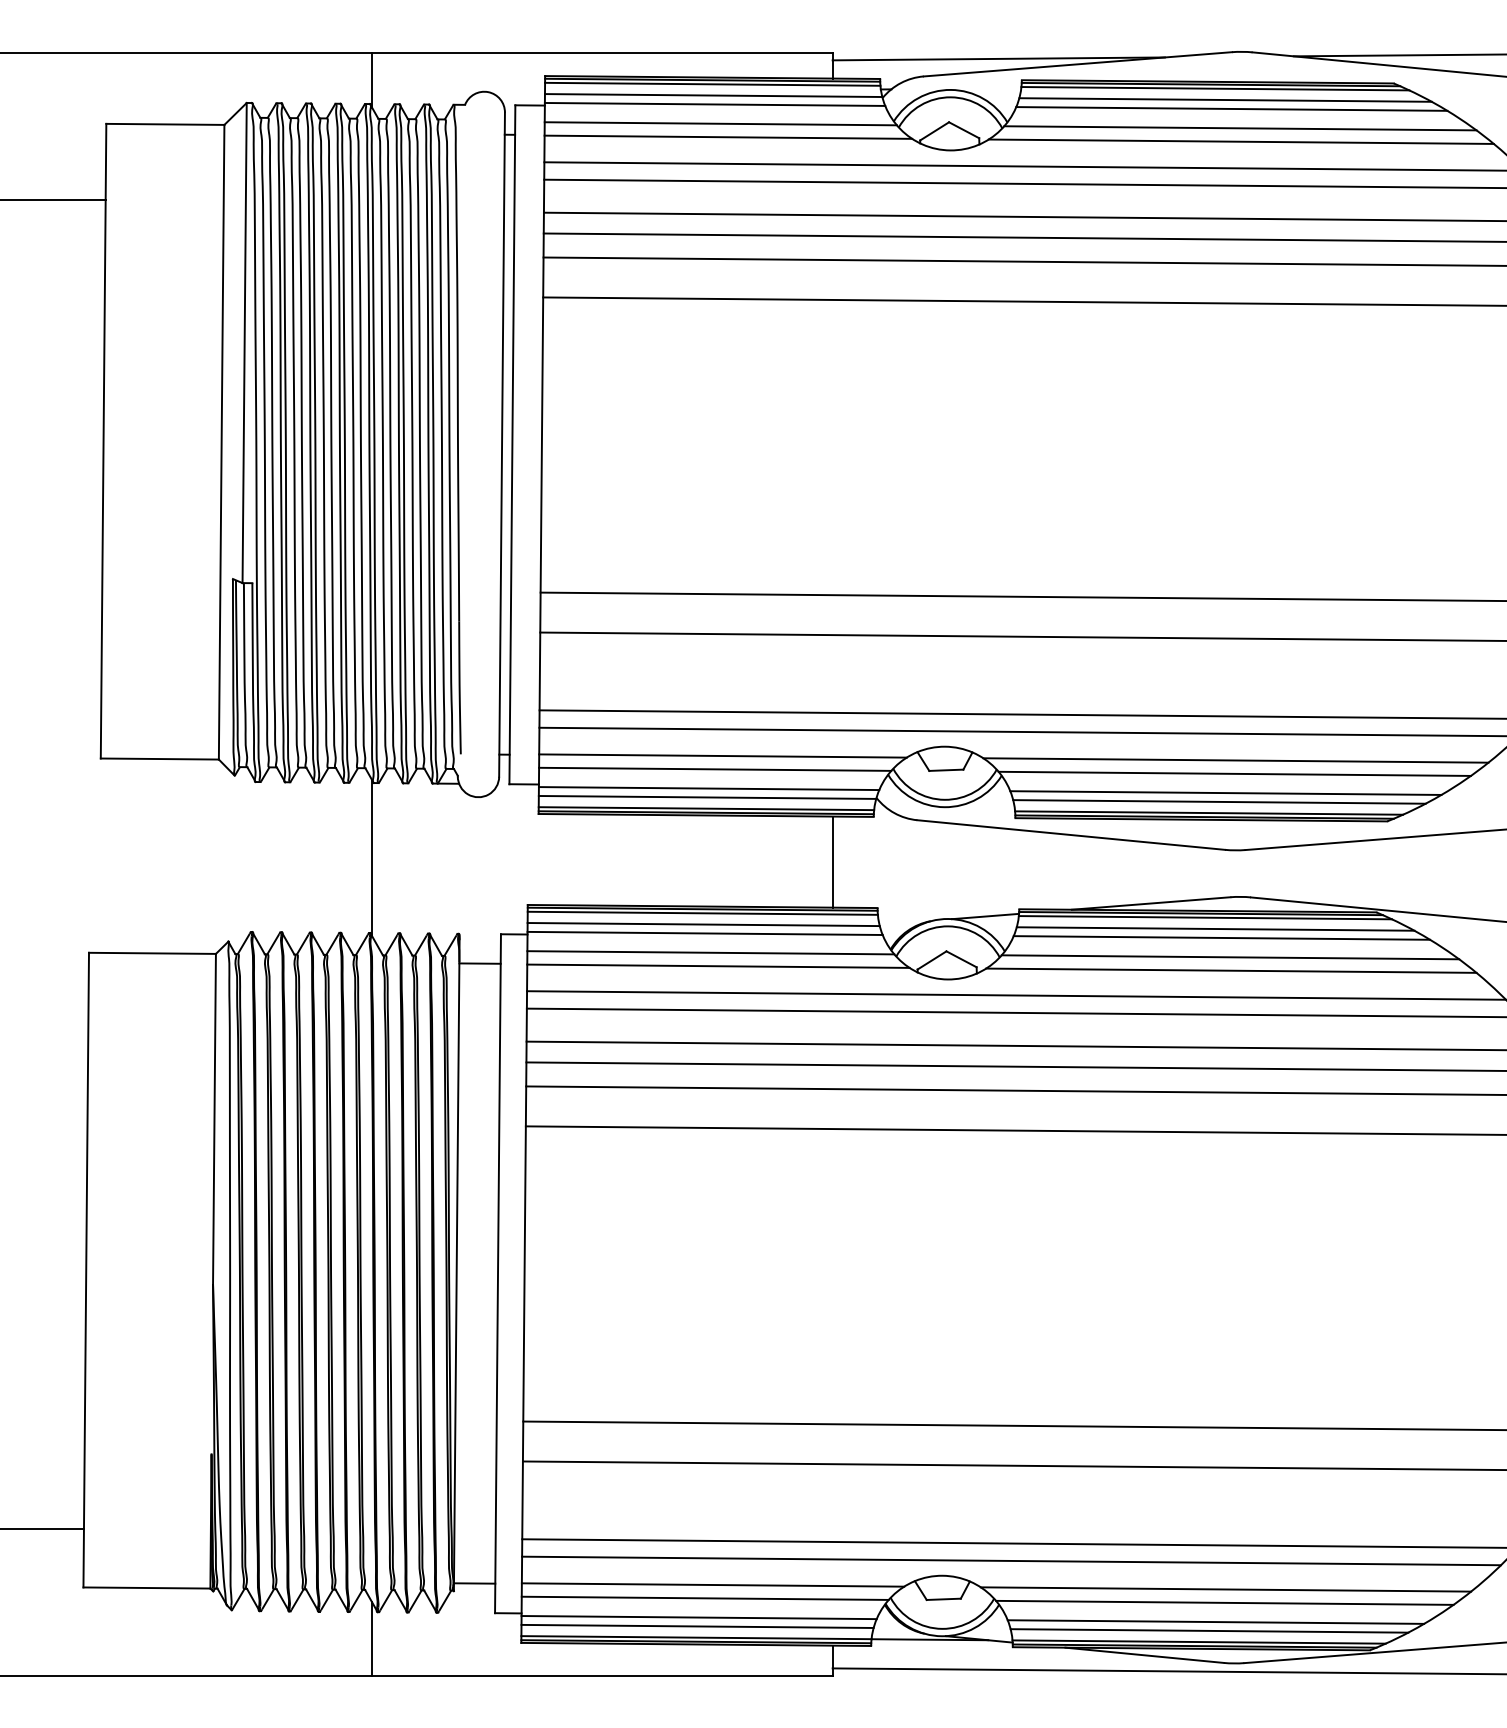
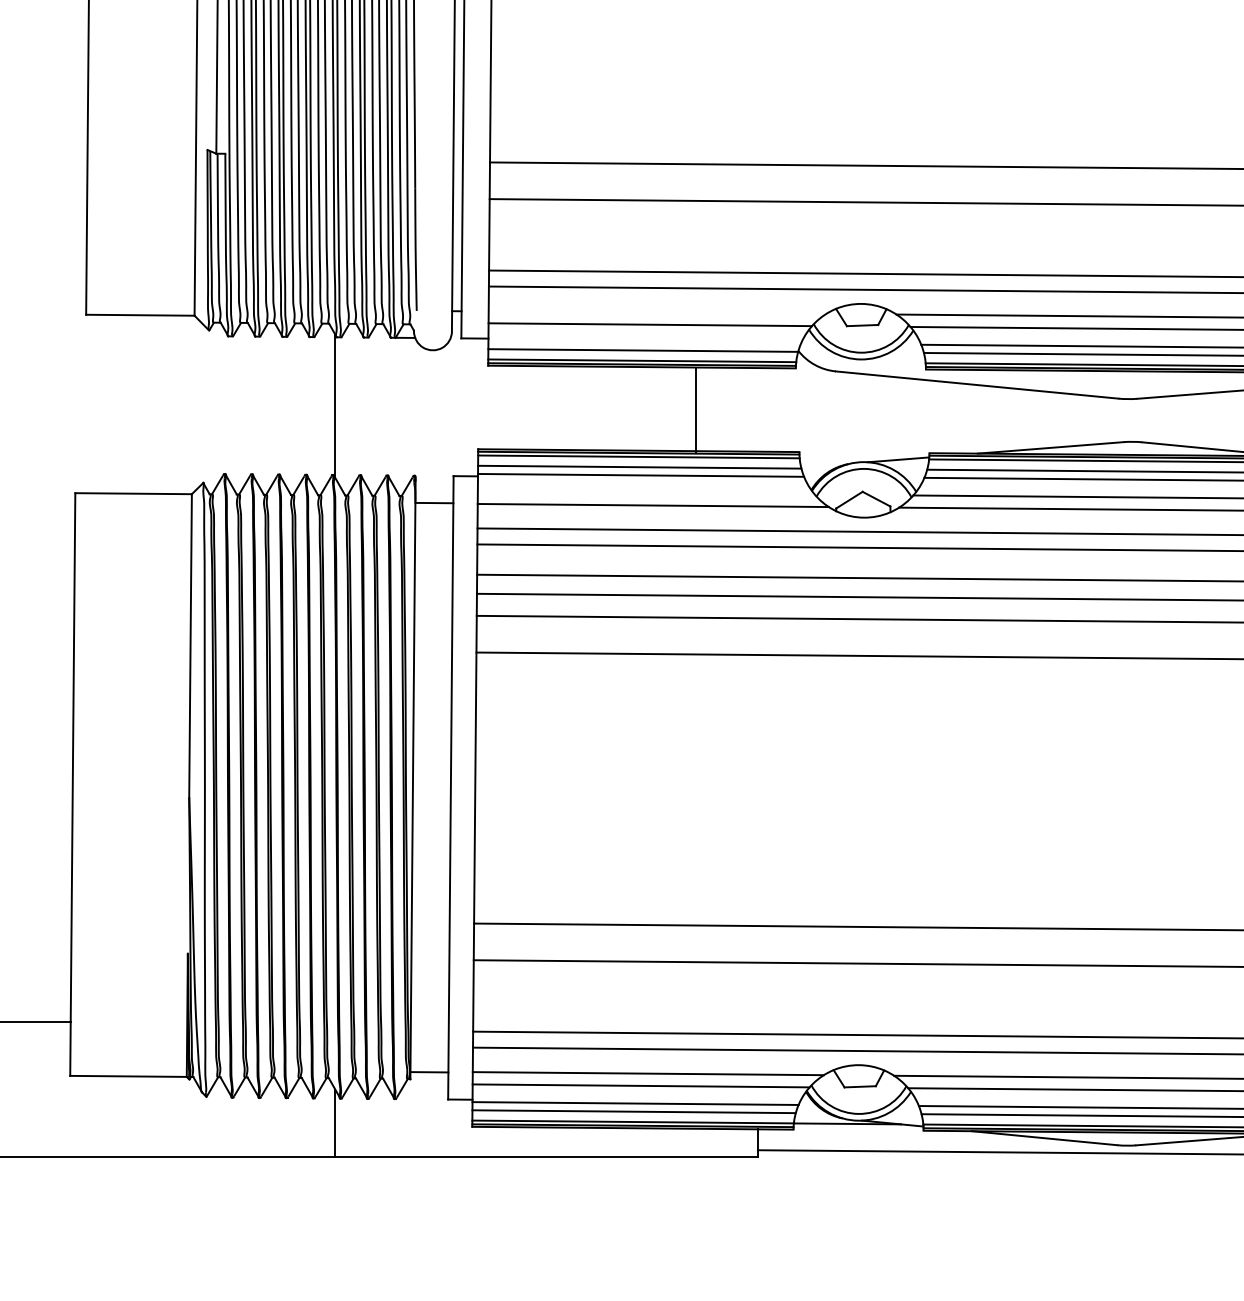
line: (722, 755) -> (657, 312), removed
line: (708, 788) -> (644, 342), removed
line: (832, 861) -> (695, 409), moved
line: (710, 952) -> (645, 492), removed

